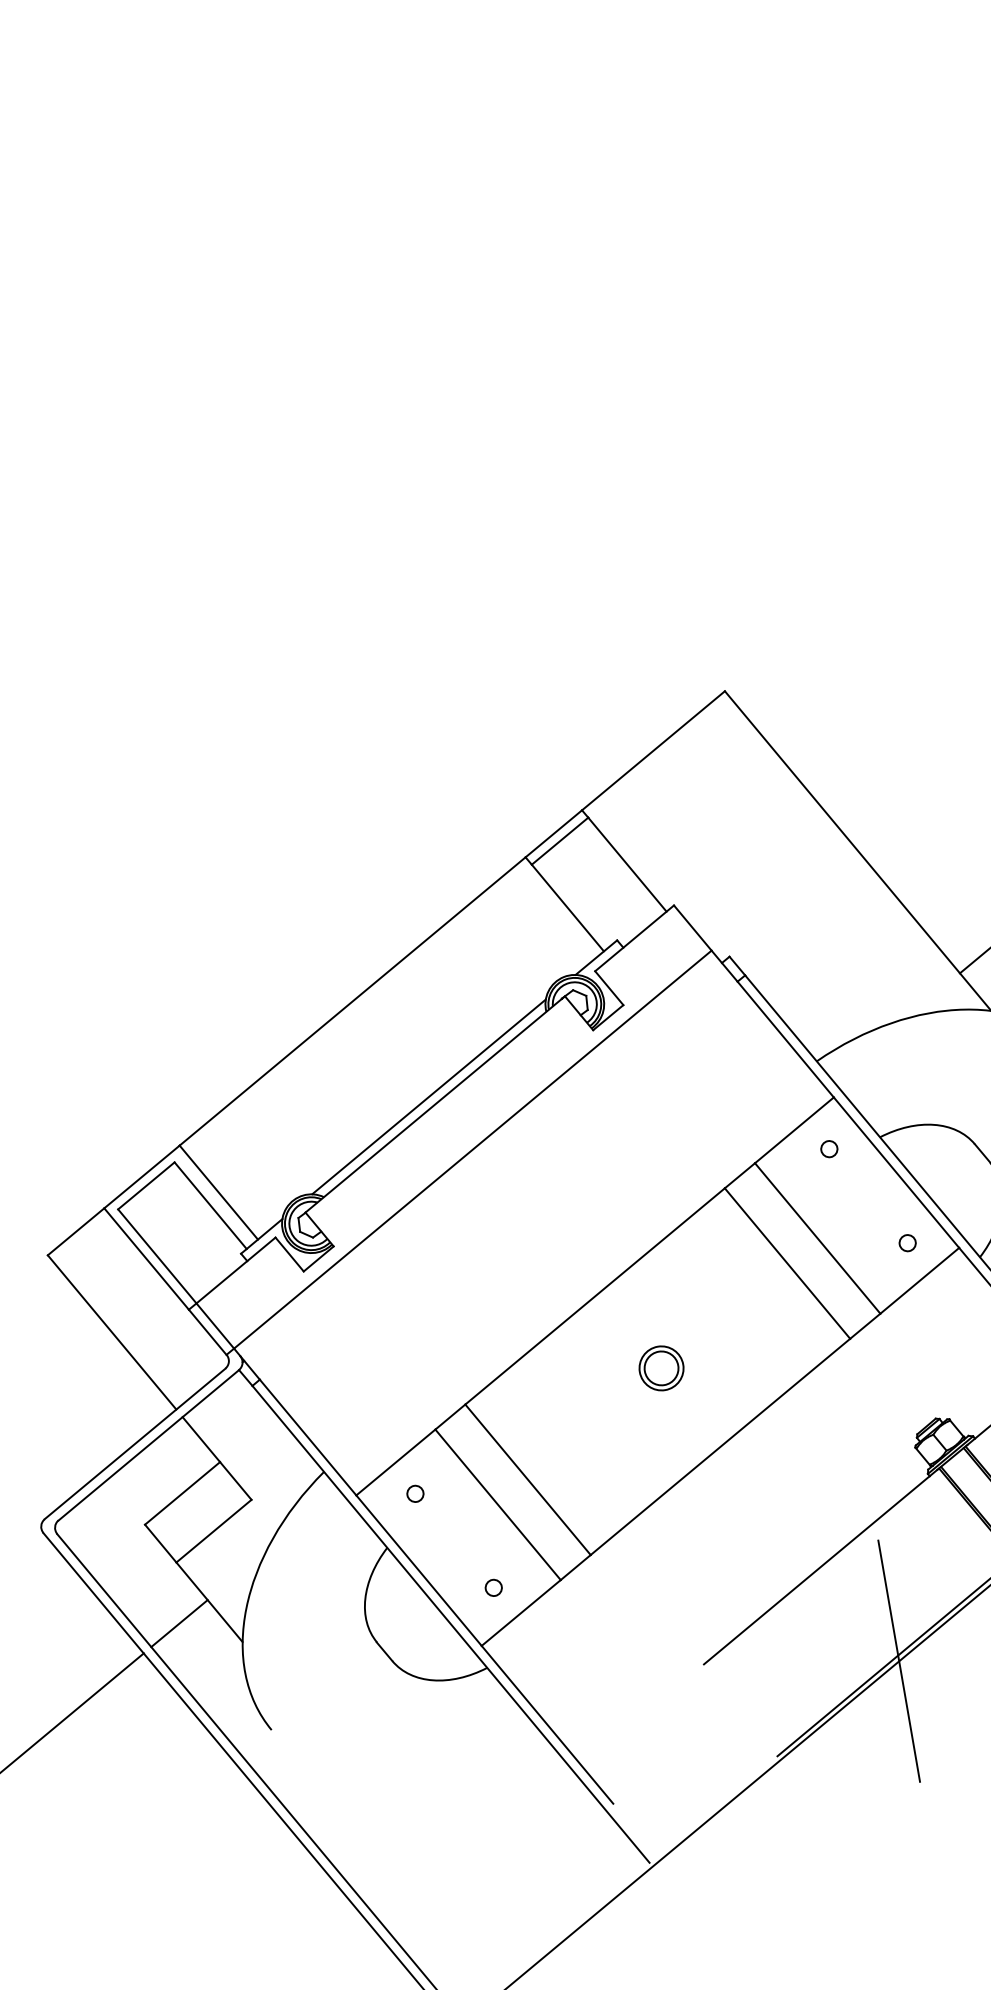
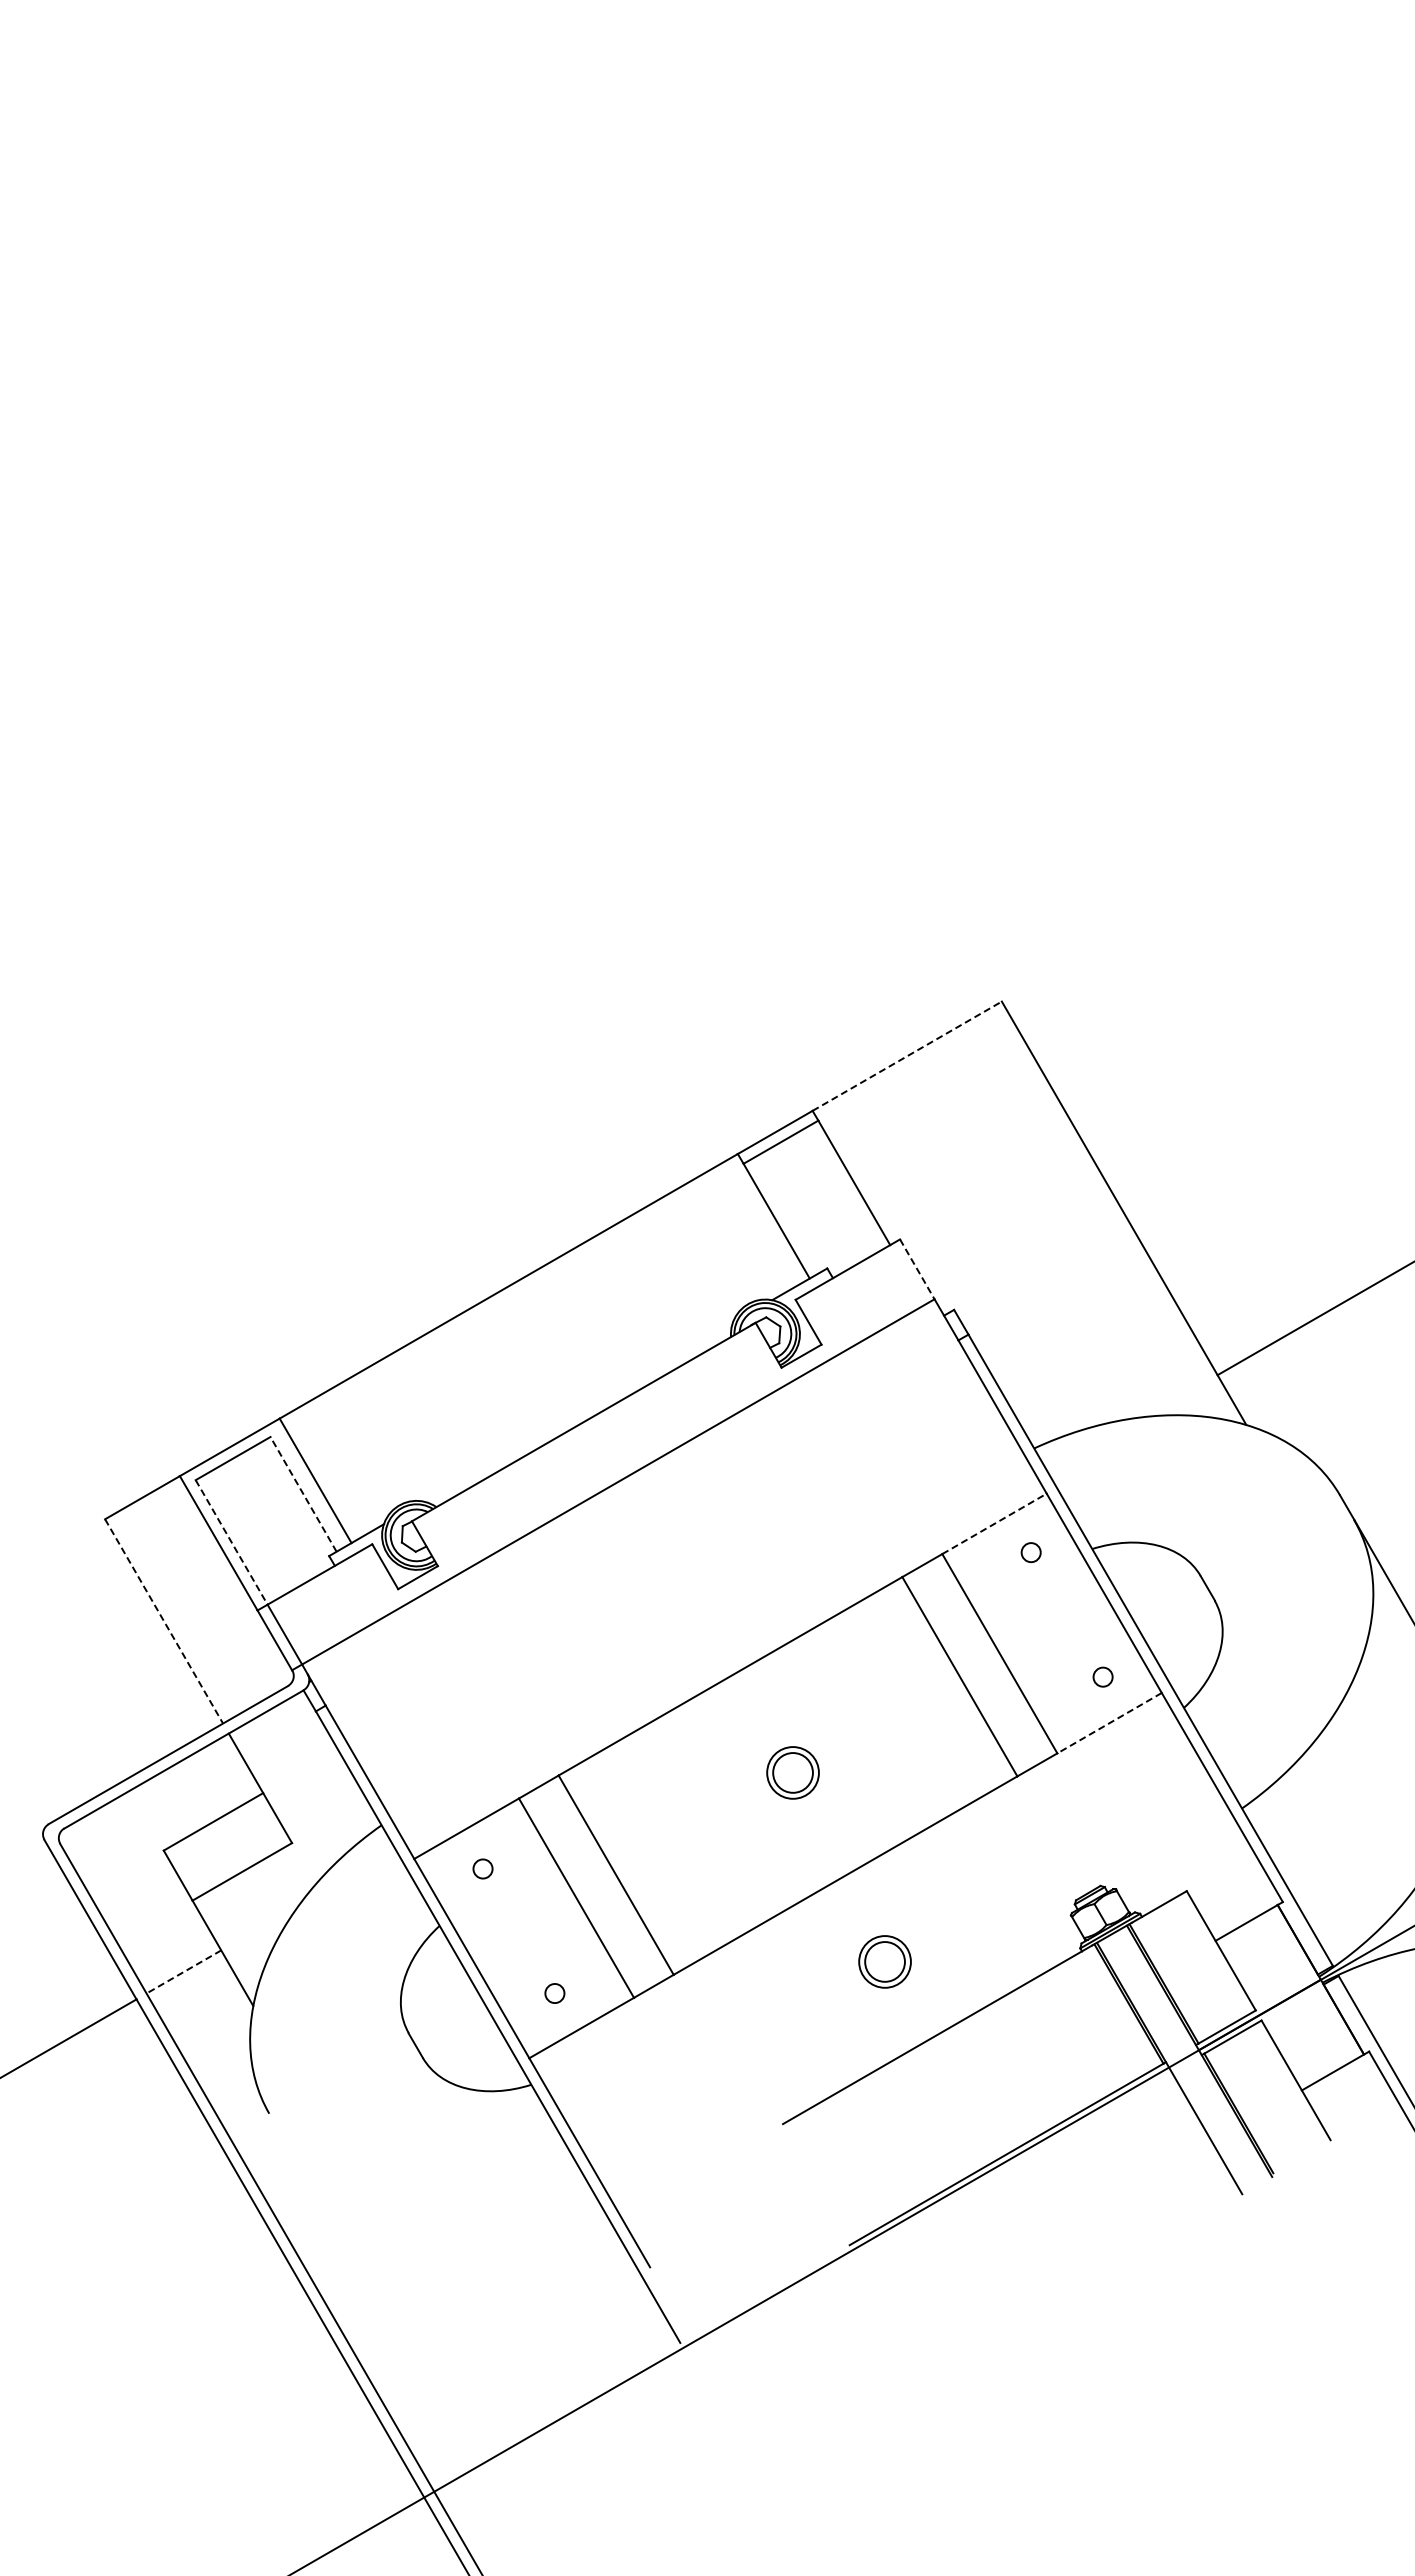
line: (653, 750) -> (907, 1055), solid -> dashed
line: (692, 928) -> (917, 1269), solid -> dashed
line: (428, 1096) -> (577, 1411), removed
line: (794, 1130) -> (994, 1523), solid -> dashed
line: (210, 1204) -> (303, 1493), solid -> dashed
line: (157, 1256) -> (231, 1542), solid -> dashed
line: (919, 1281) -> (1109, 1723), solid -> dashed
line: (112, 1332) -> (164, 1621), solid -> dashed
part: (765, 1513) -> (884, 1961), added
line: (179, 1624) -> (183, 1972), solid -> dashed
line: (899, 1661) -> (1009, 2159), removed

